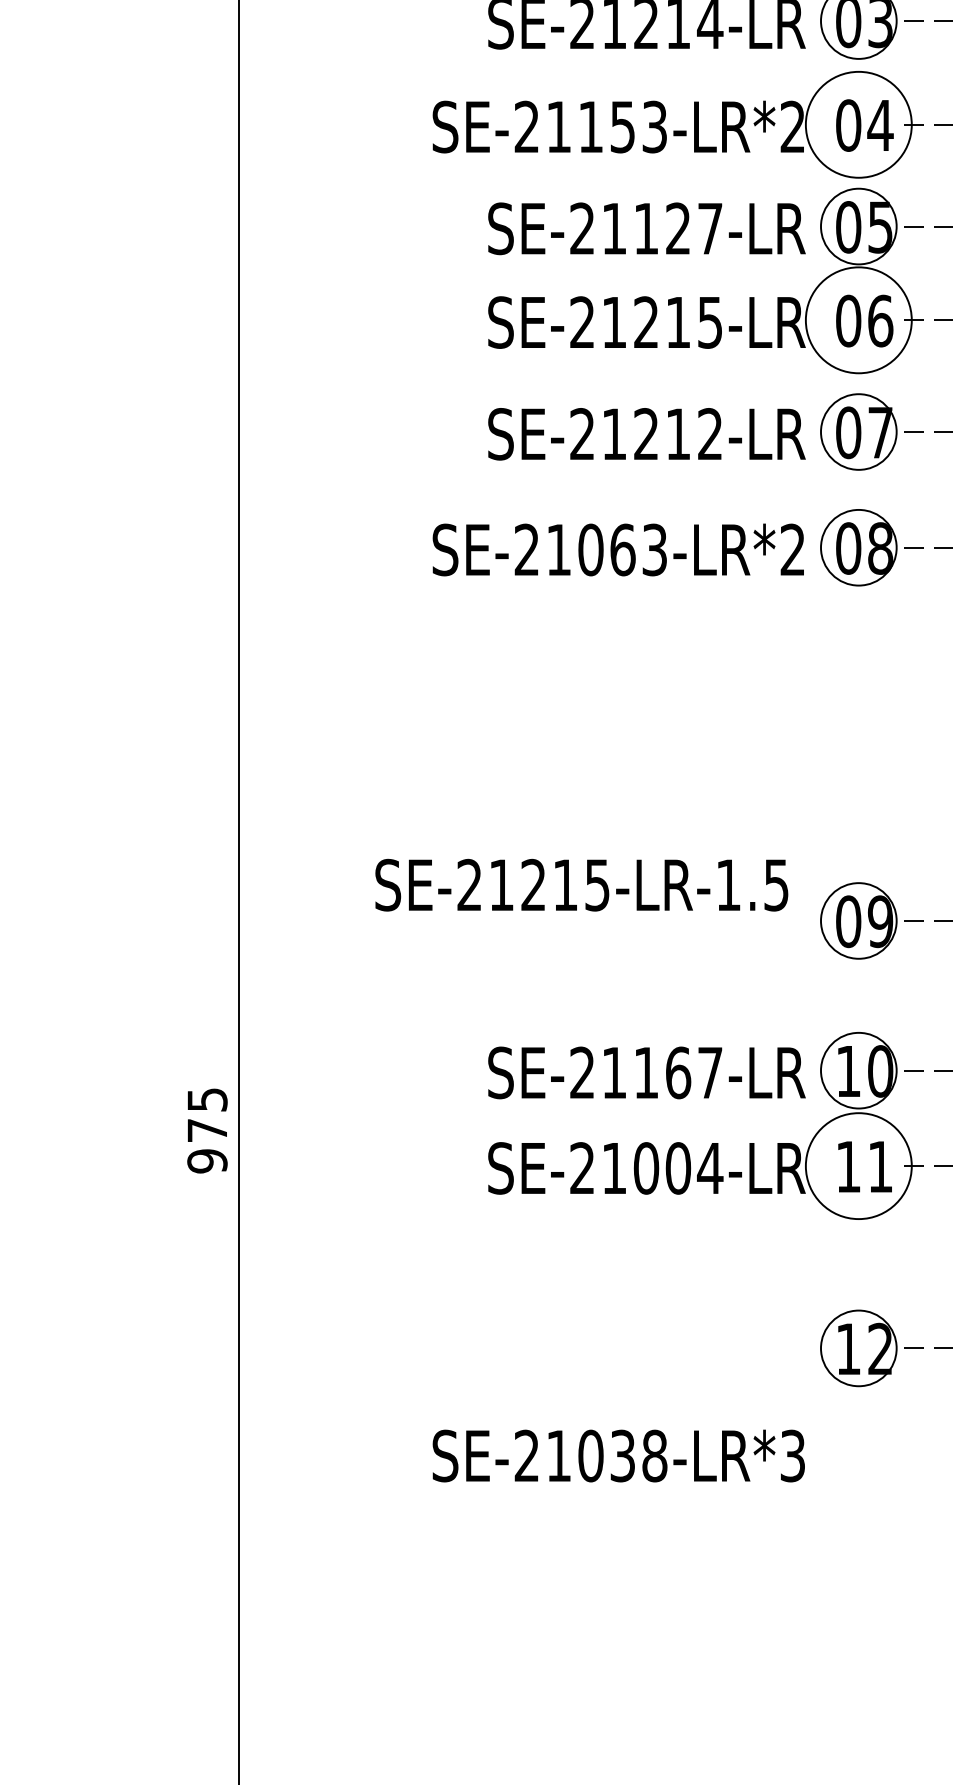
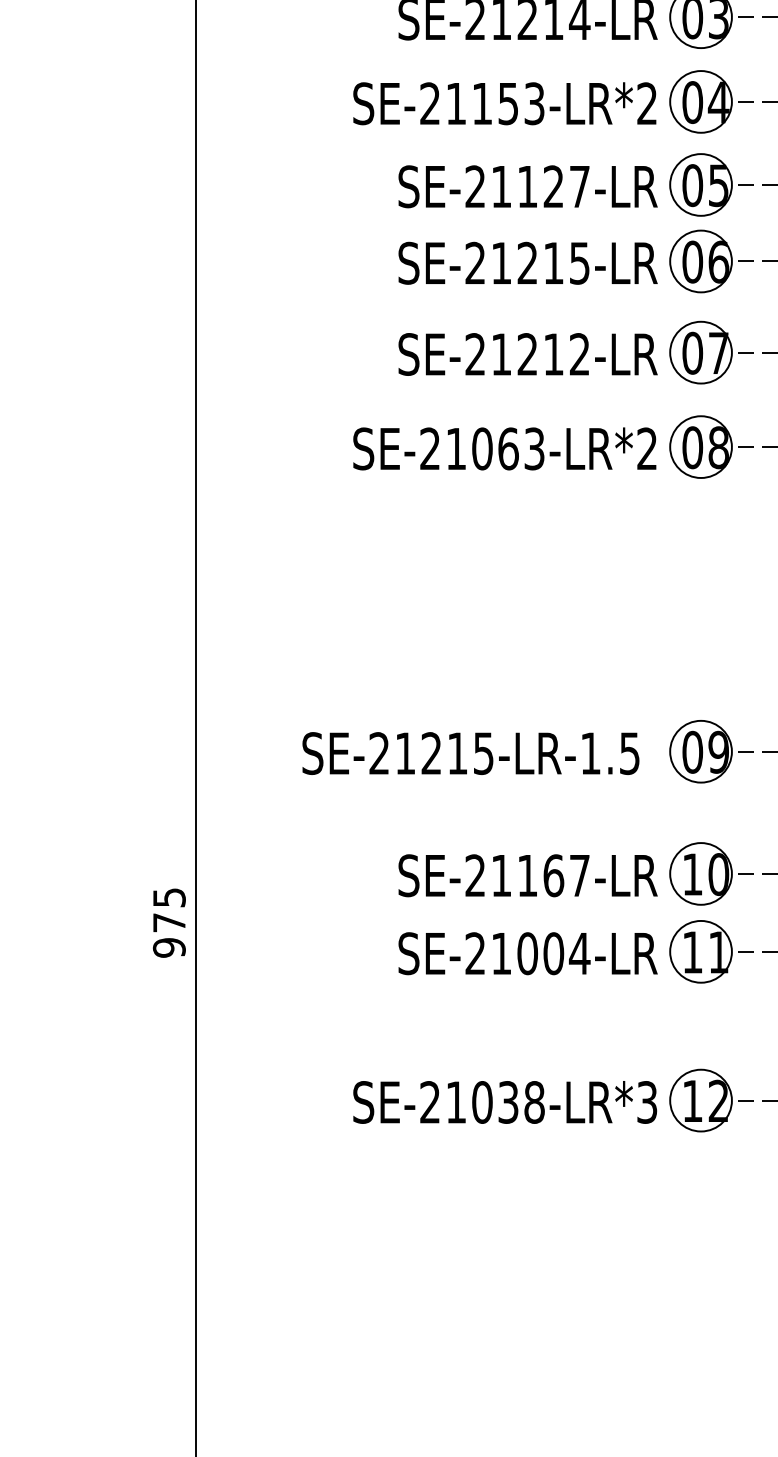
circle: (858, 124) -> (700, 101), size x0.71
circle: (858, 320) -> (700, 261), size x0.71
text: (581, 885) -> (470, 753), moved
circle: (858, 1165) -> (700, 951), size x0.71
text: (619, 1456) -> (505, 1102), moved

